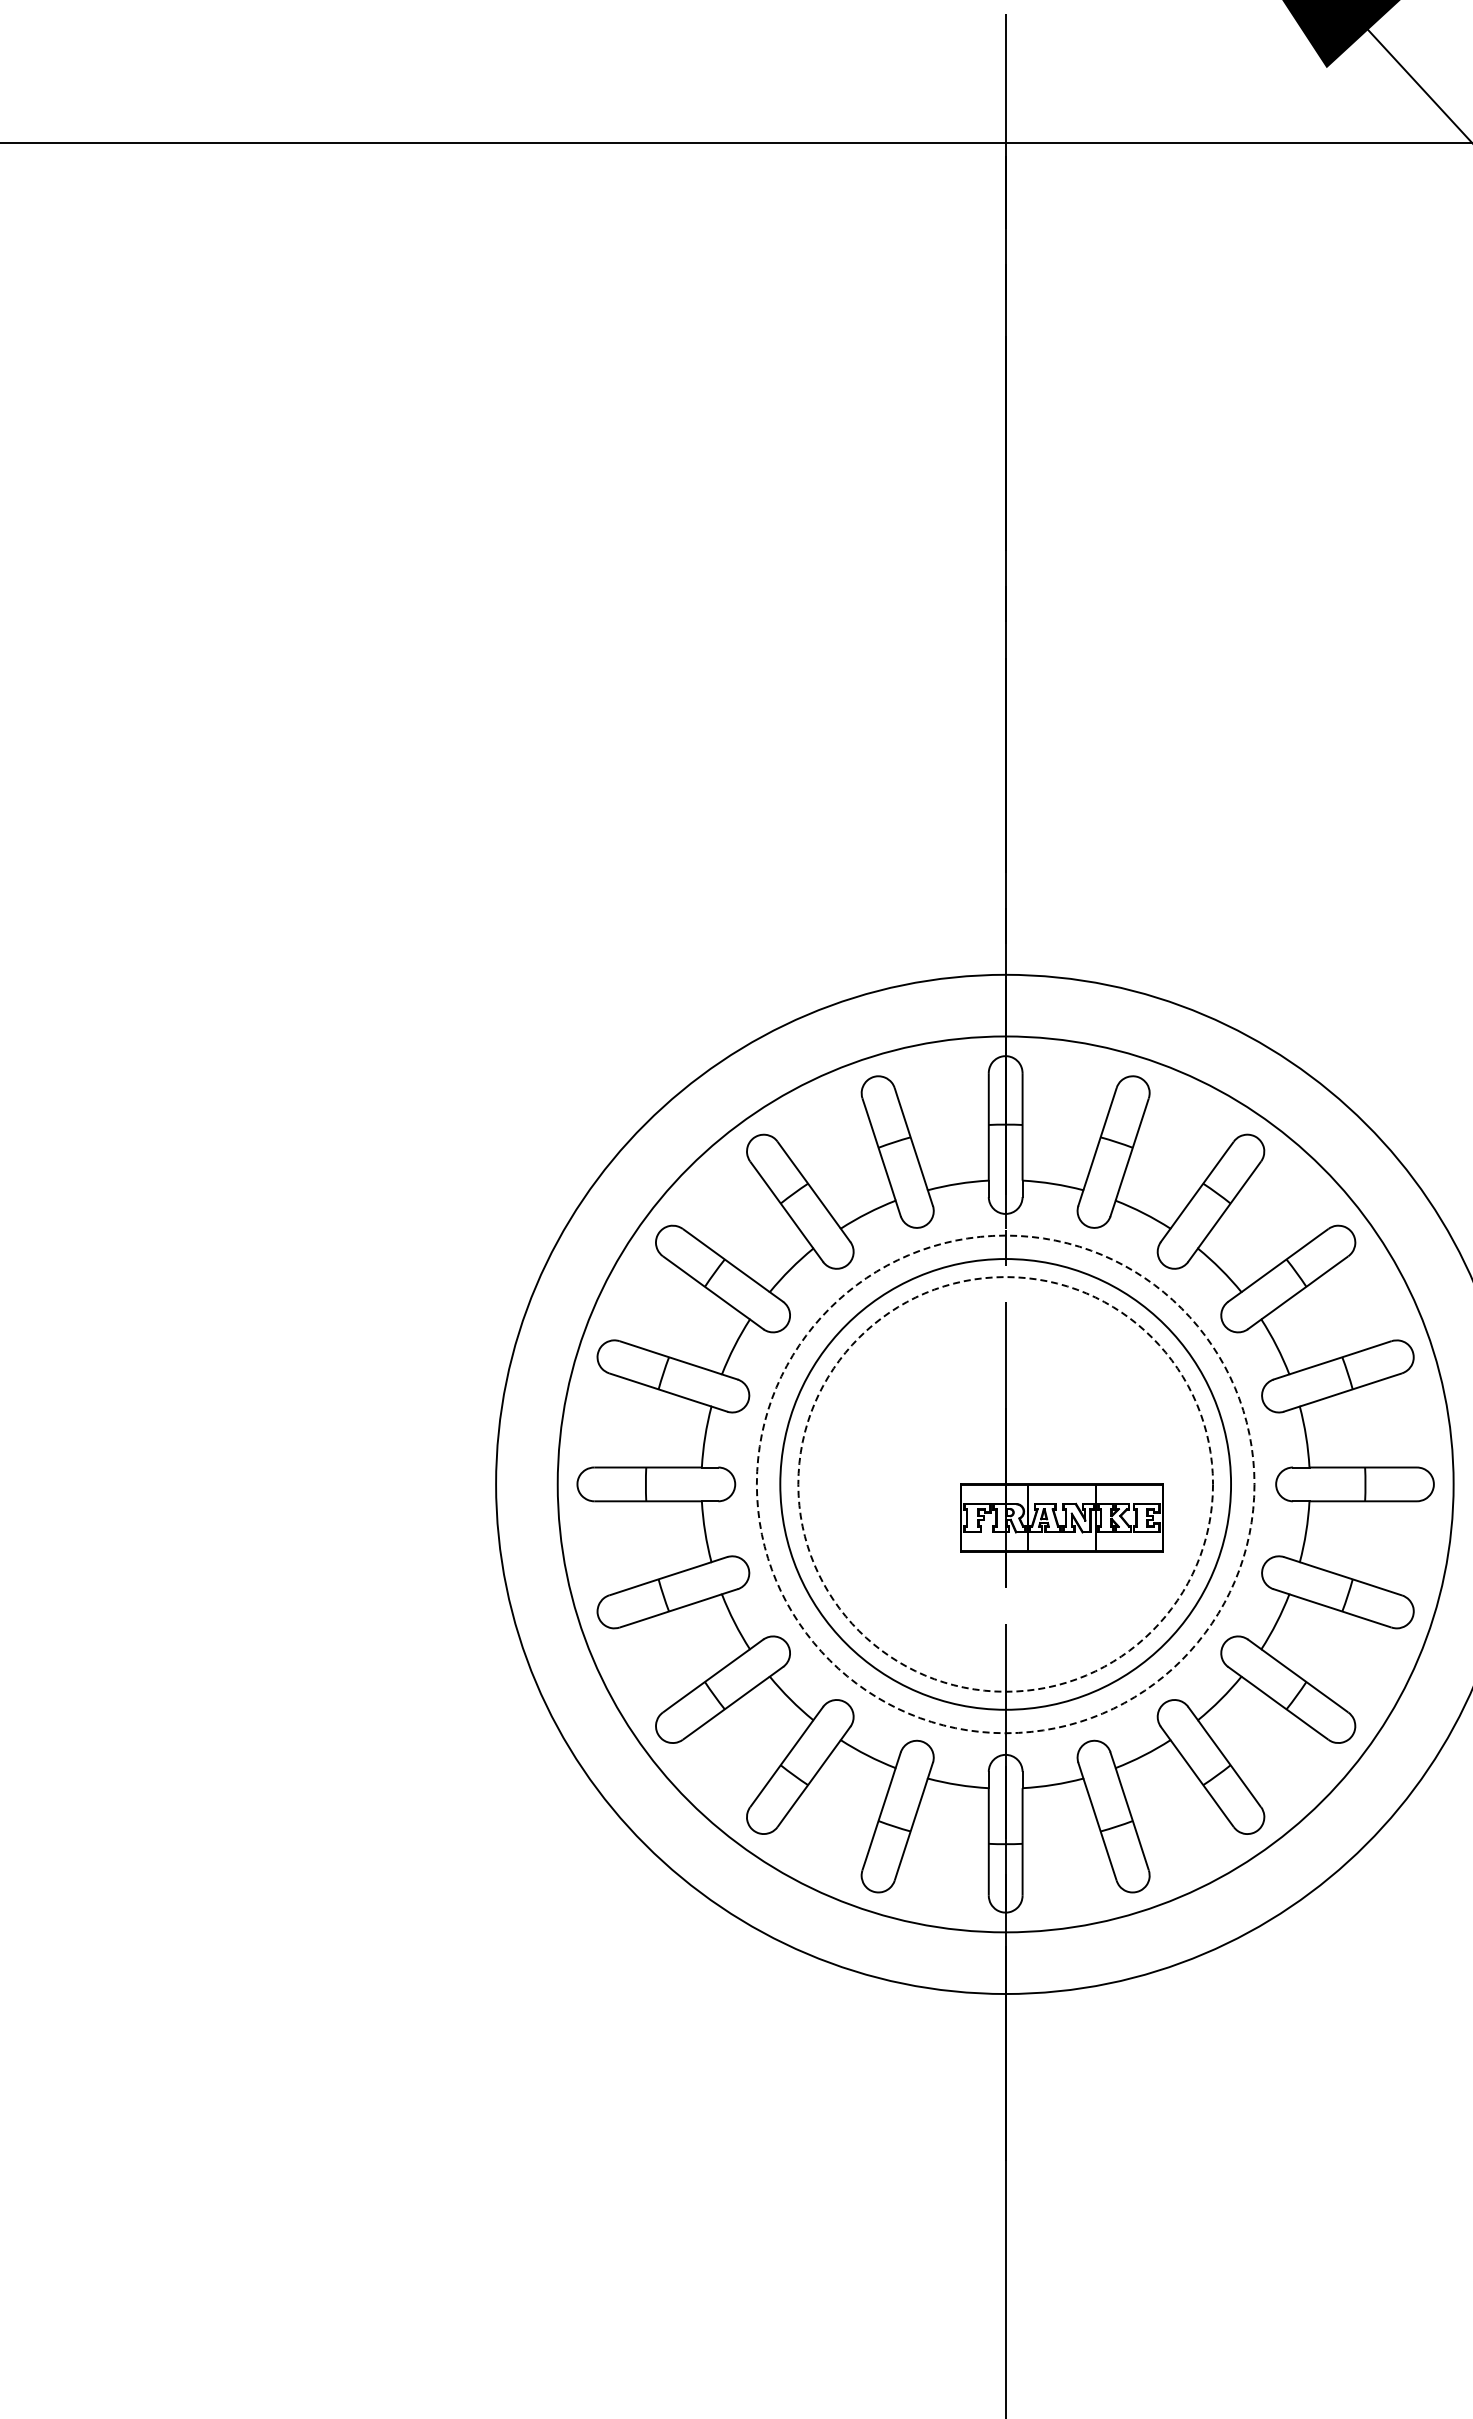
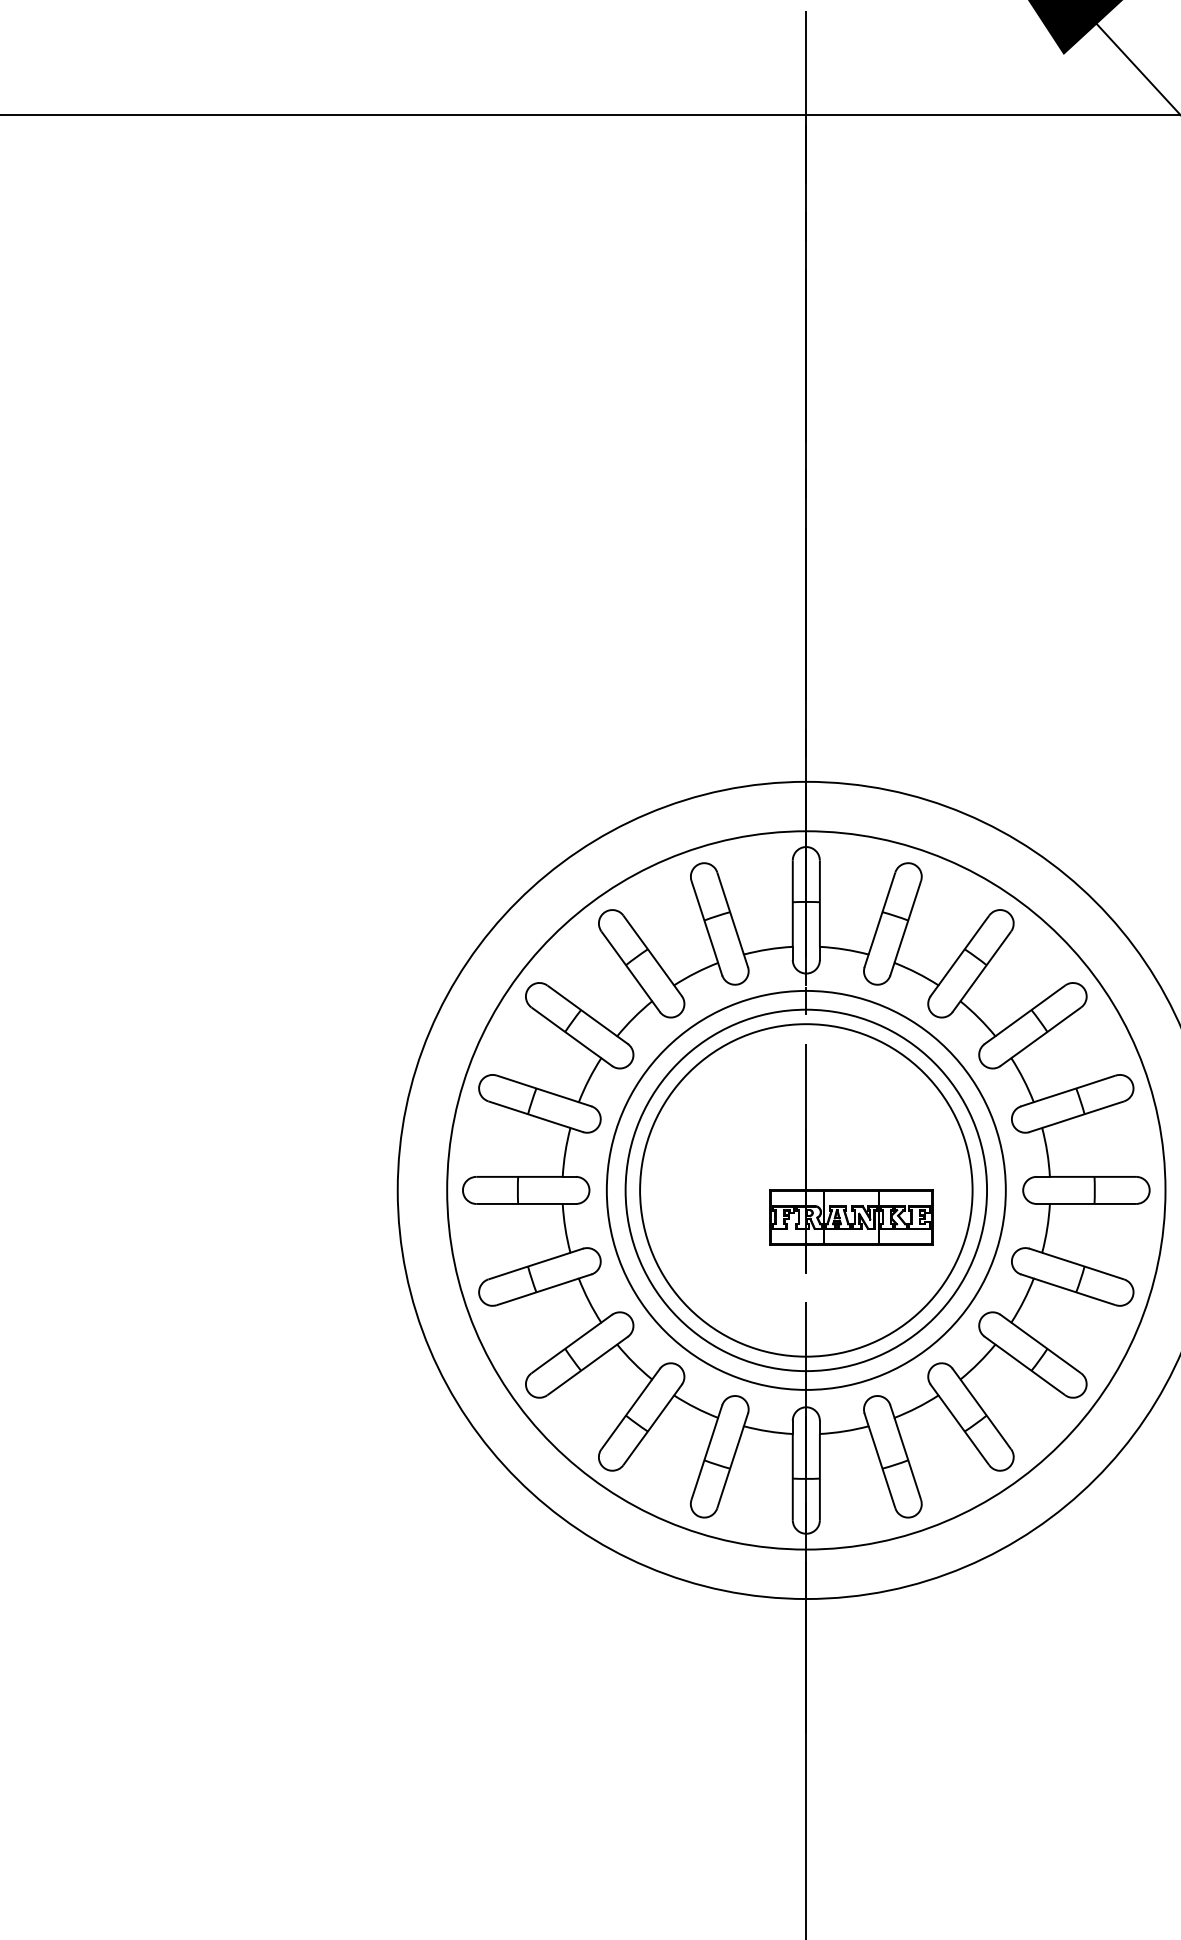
circle: (1005, 1484) -> (806, 1190), dashed -> solid
circle: (1005, 1484) -> (806, 1190), dashed -> solid

